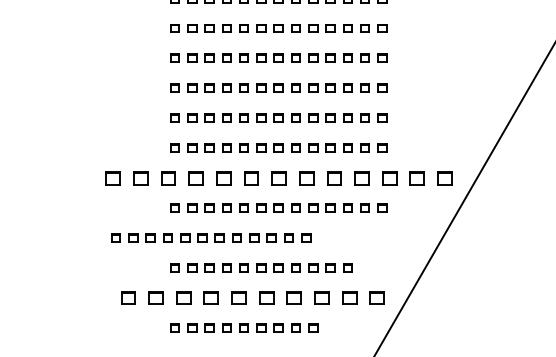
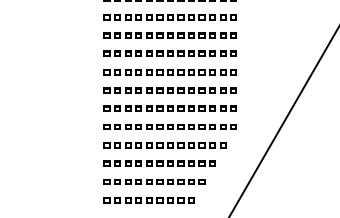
part: (277, 177) -> (169, 108), size x0.62
part: (210, 238) -> (164, 145), moved
part: (252, 297) -> (154, 181), size x0.62

